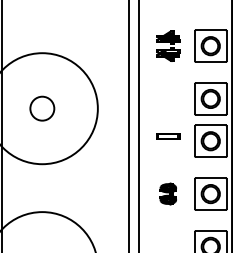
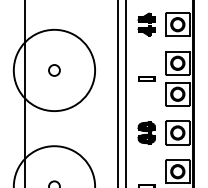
circle: (42, 108) -> (54, 70), size x0.62
part: (168, 136) -> (146, 78), moved
part: (168, 193) -> (146, 132), size x1.43

